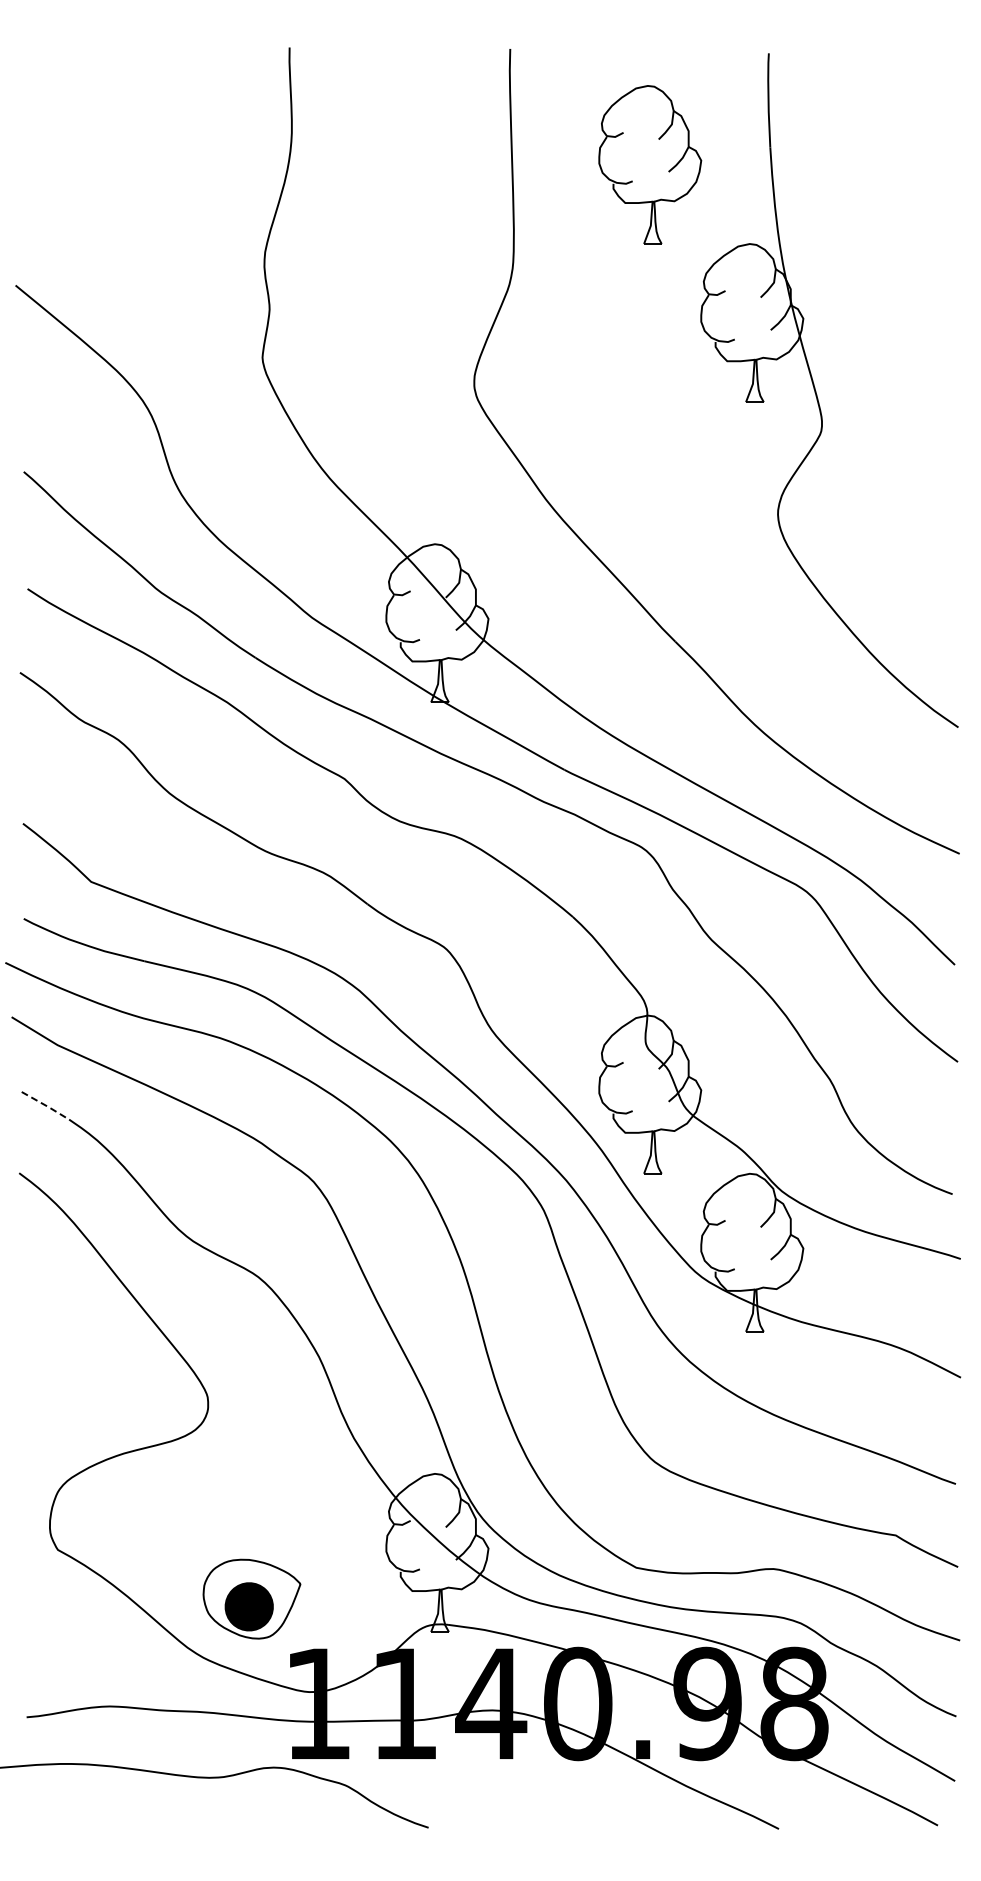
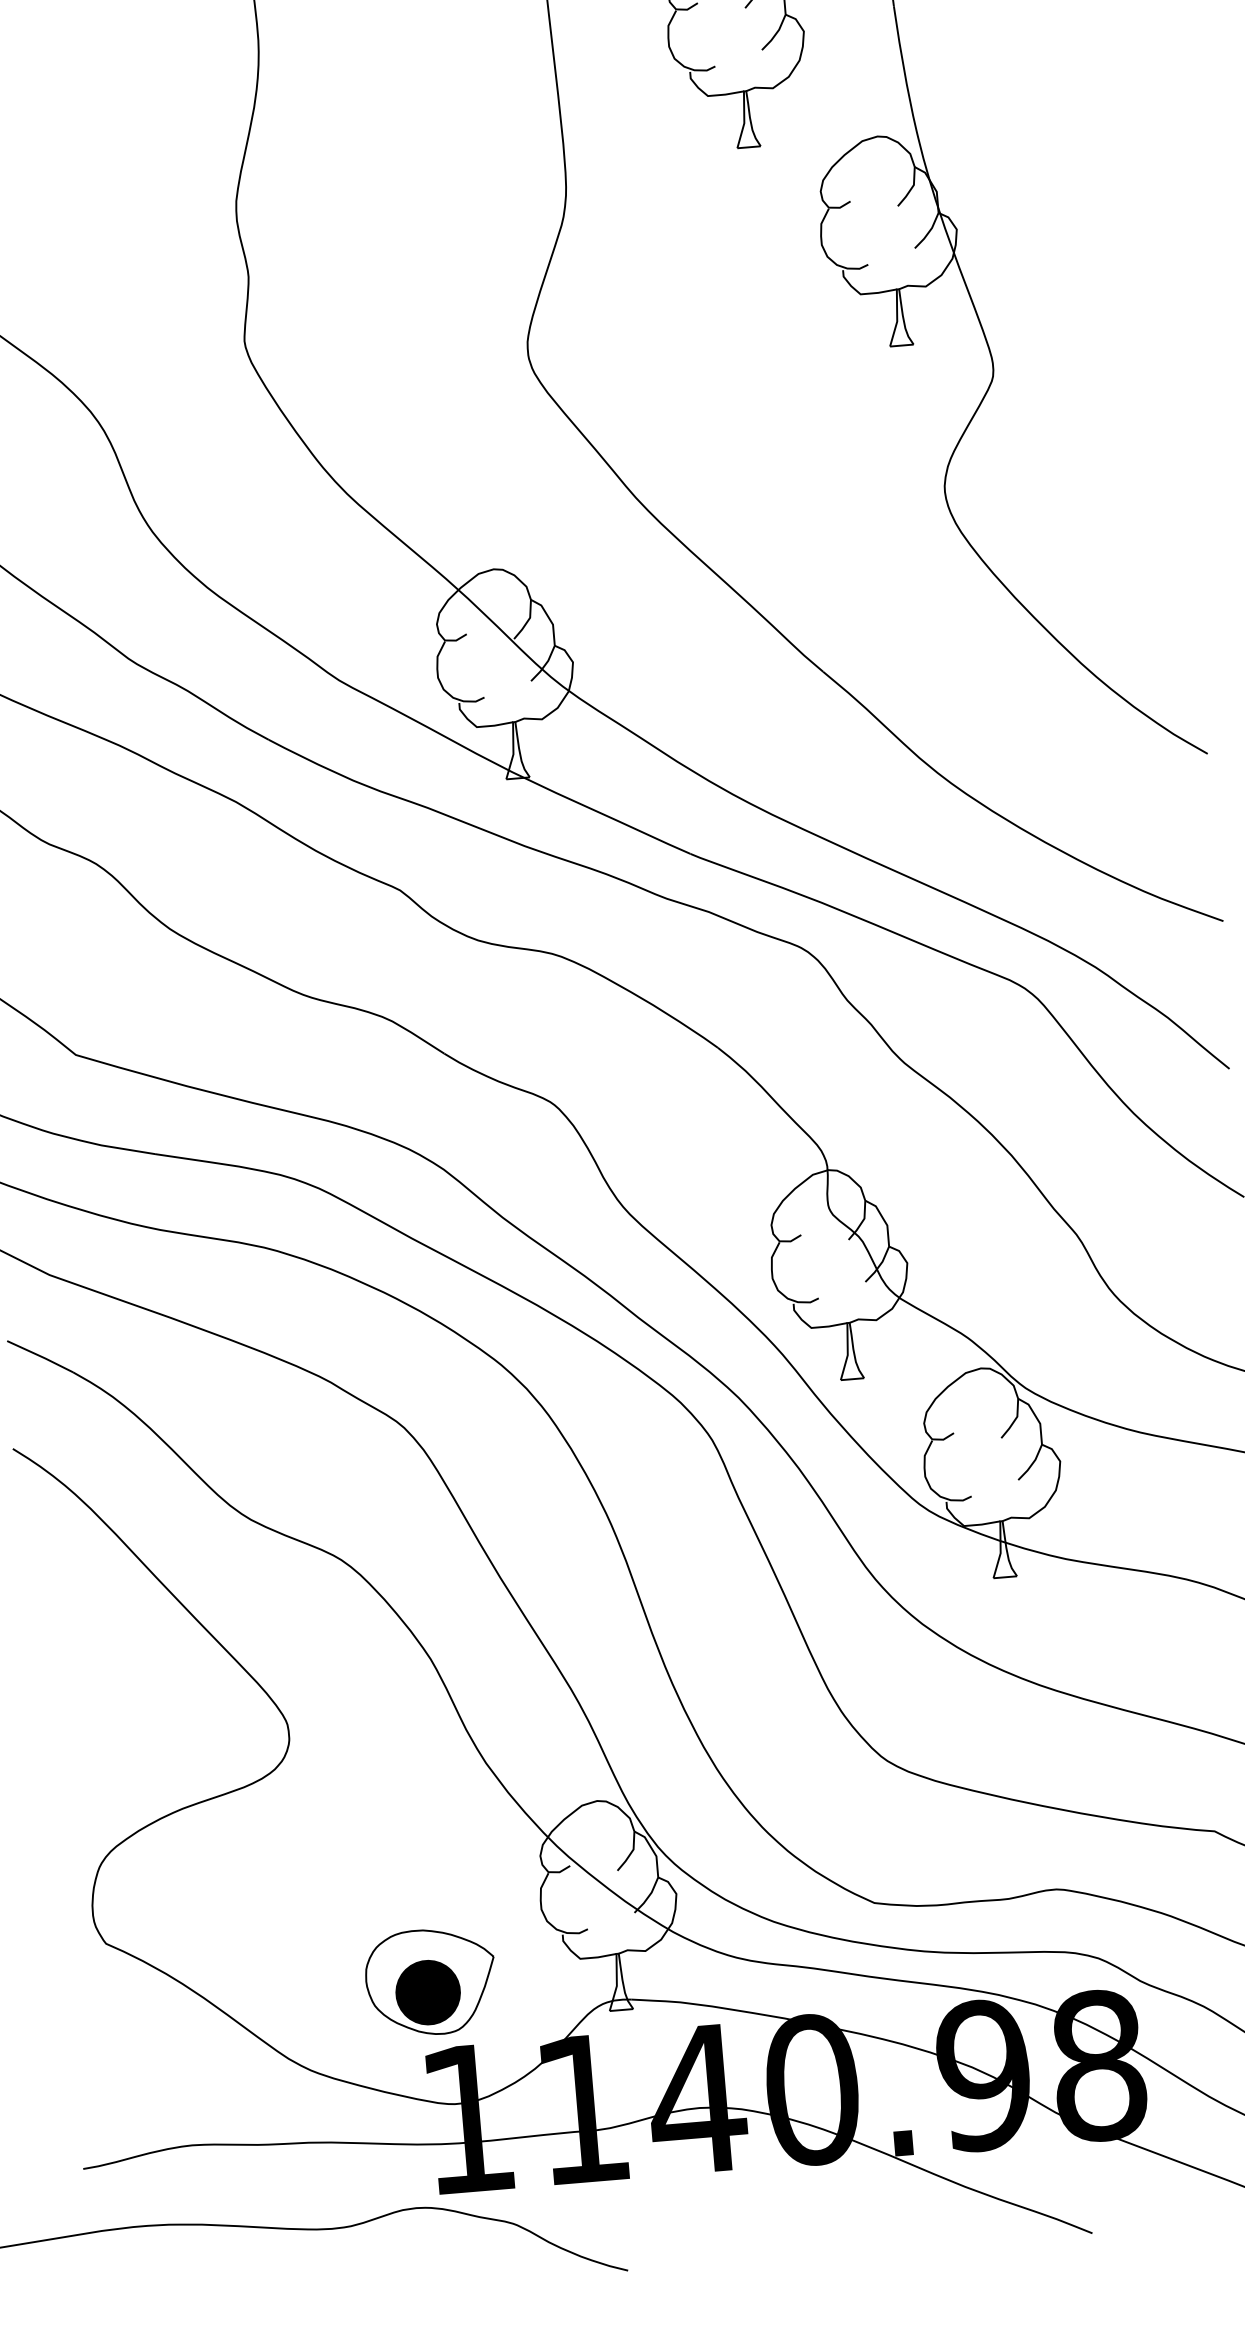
line: (46, 1106) -> (41, 1357), dashed -> solid
part: (251, 1598) -> (430, 1981), moved

